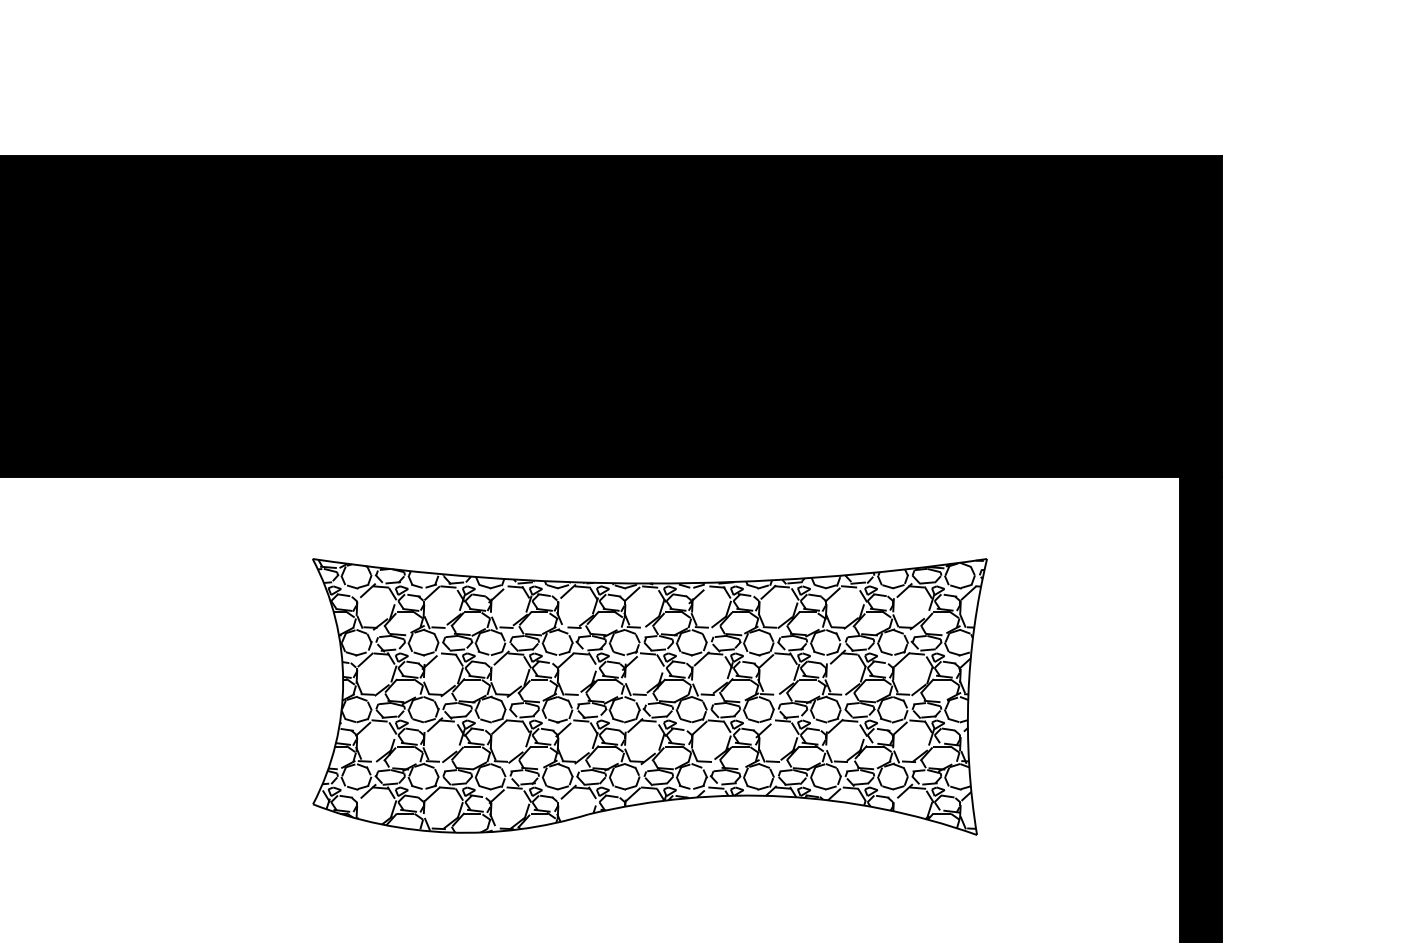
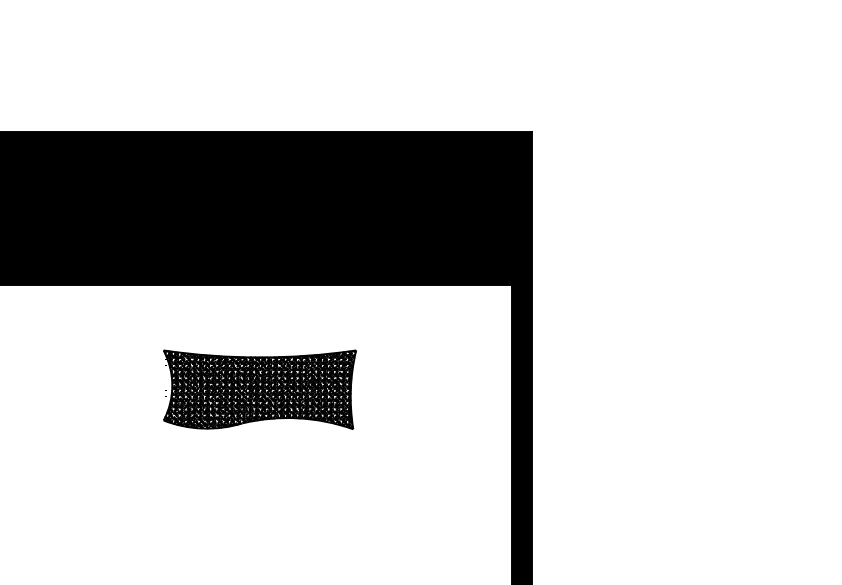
part: (649, 696) -> (259, 389), size x0.6

